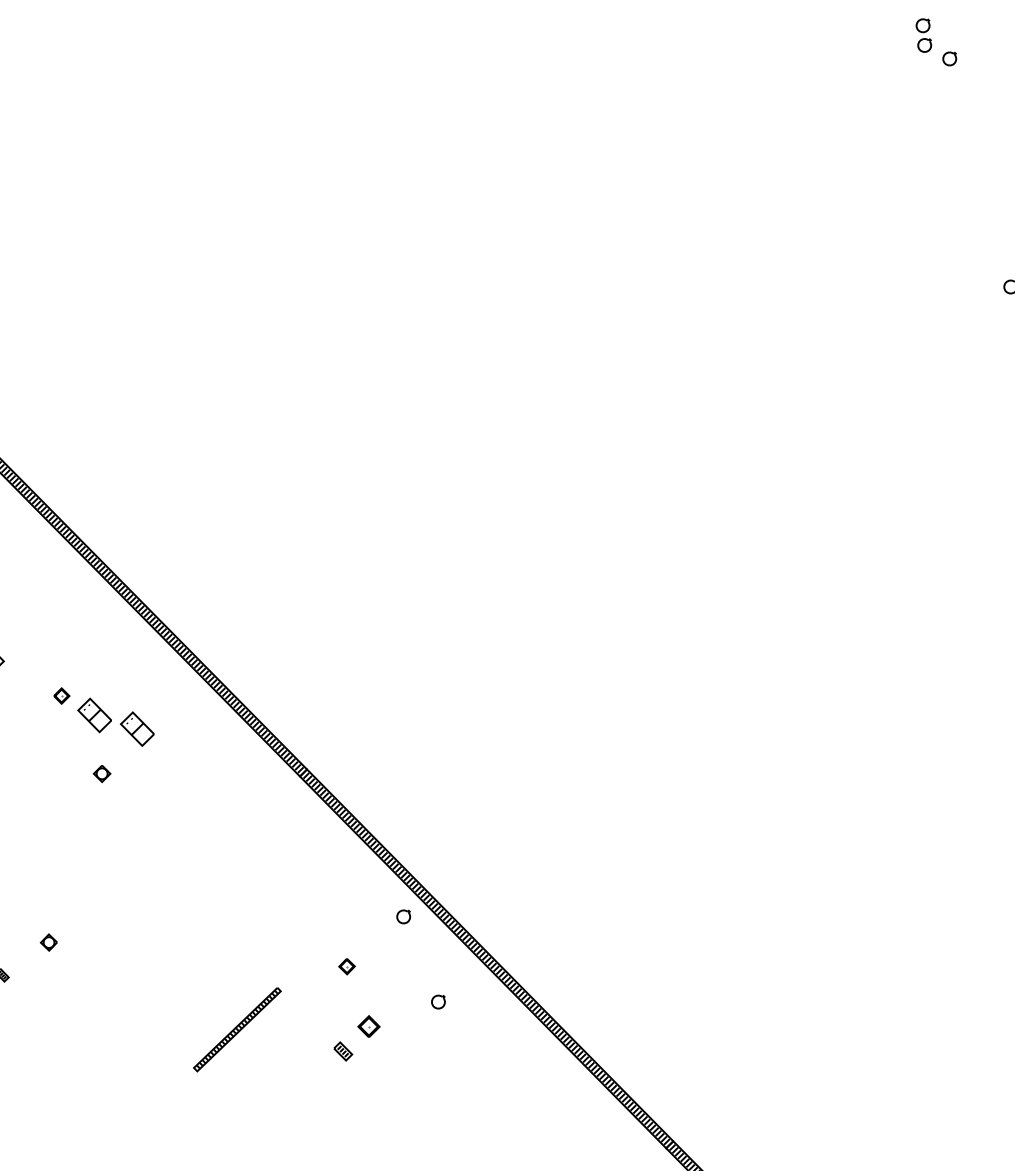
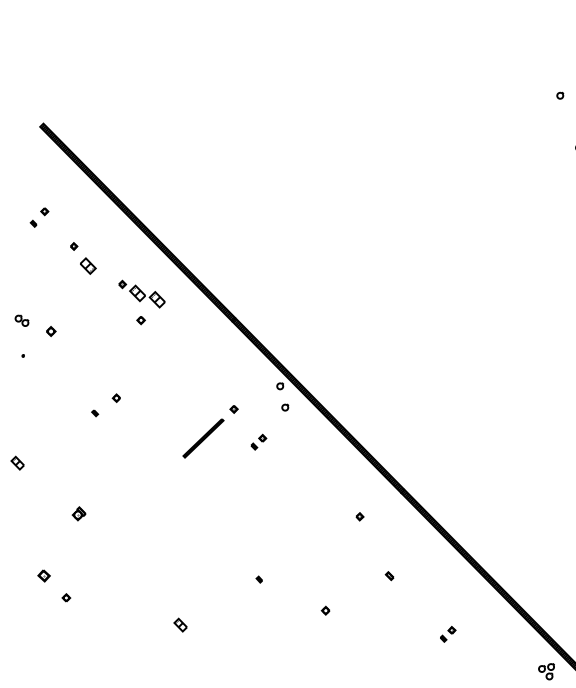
part: (345, 967) -> (233, 409), moved
part: (438, 1001) -> (285, 407), moved
part: (356, 1036) -> (258, 441), size x0.71

